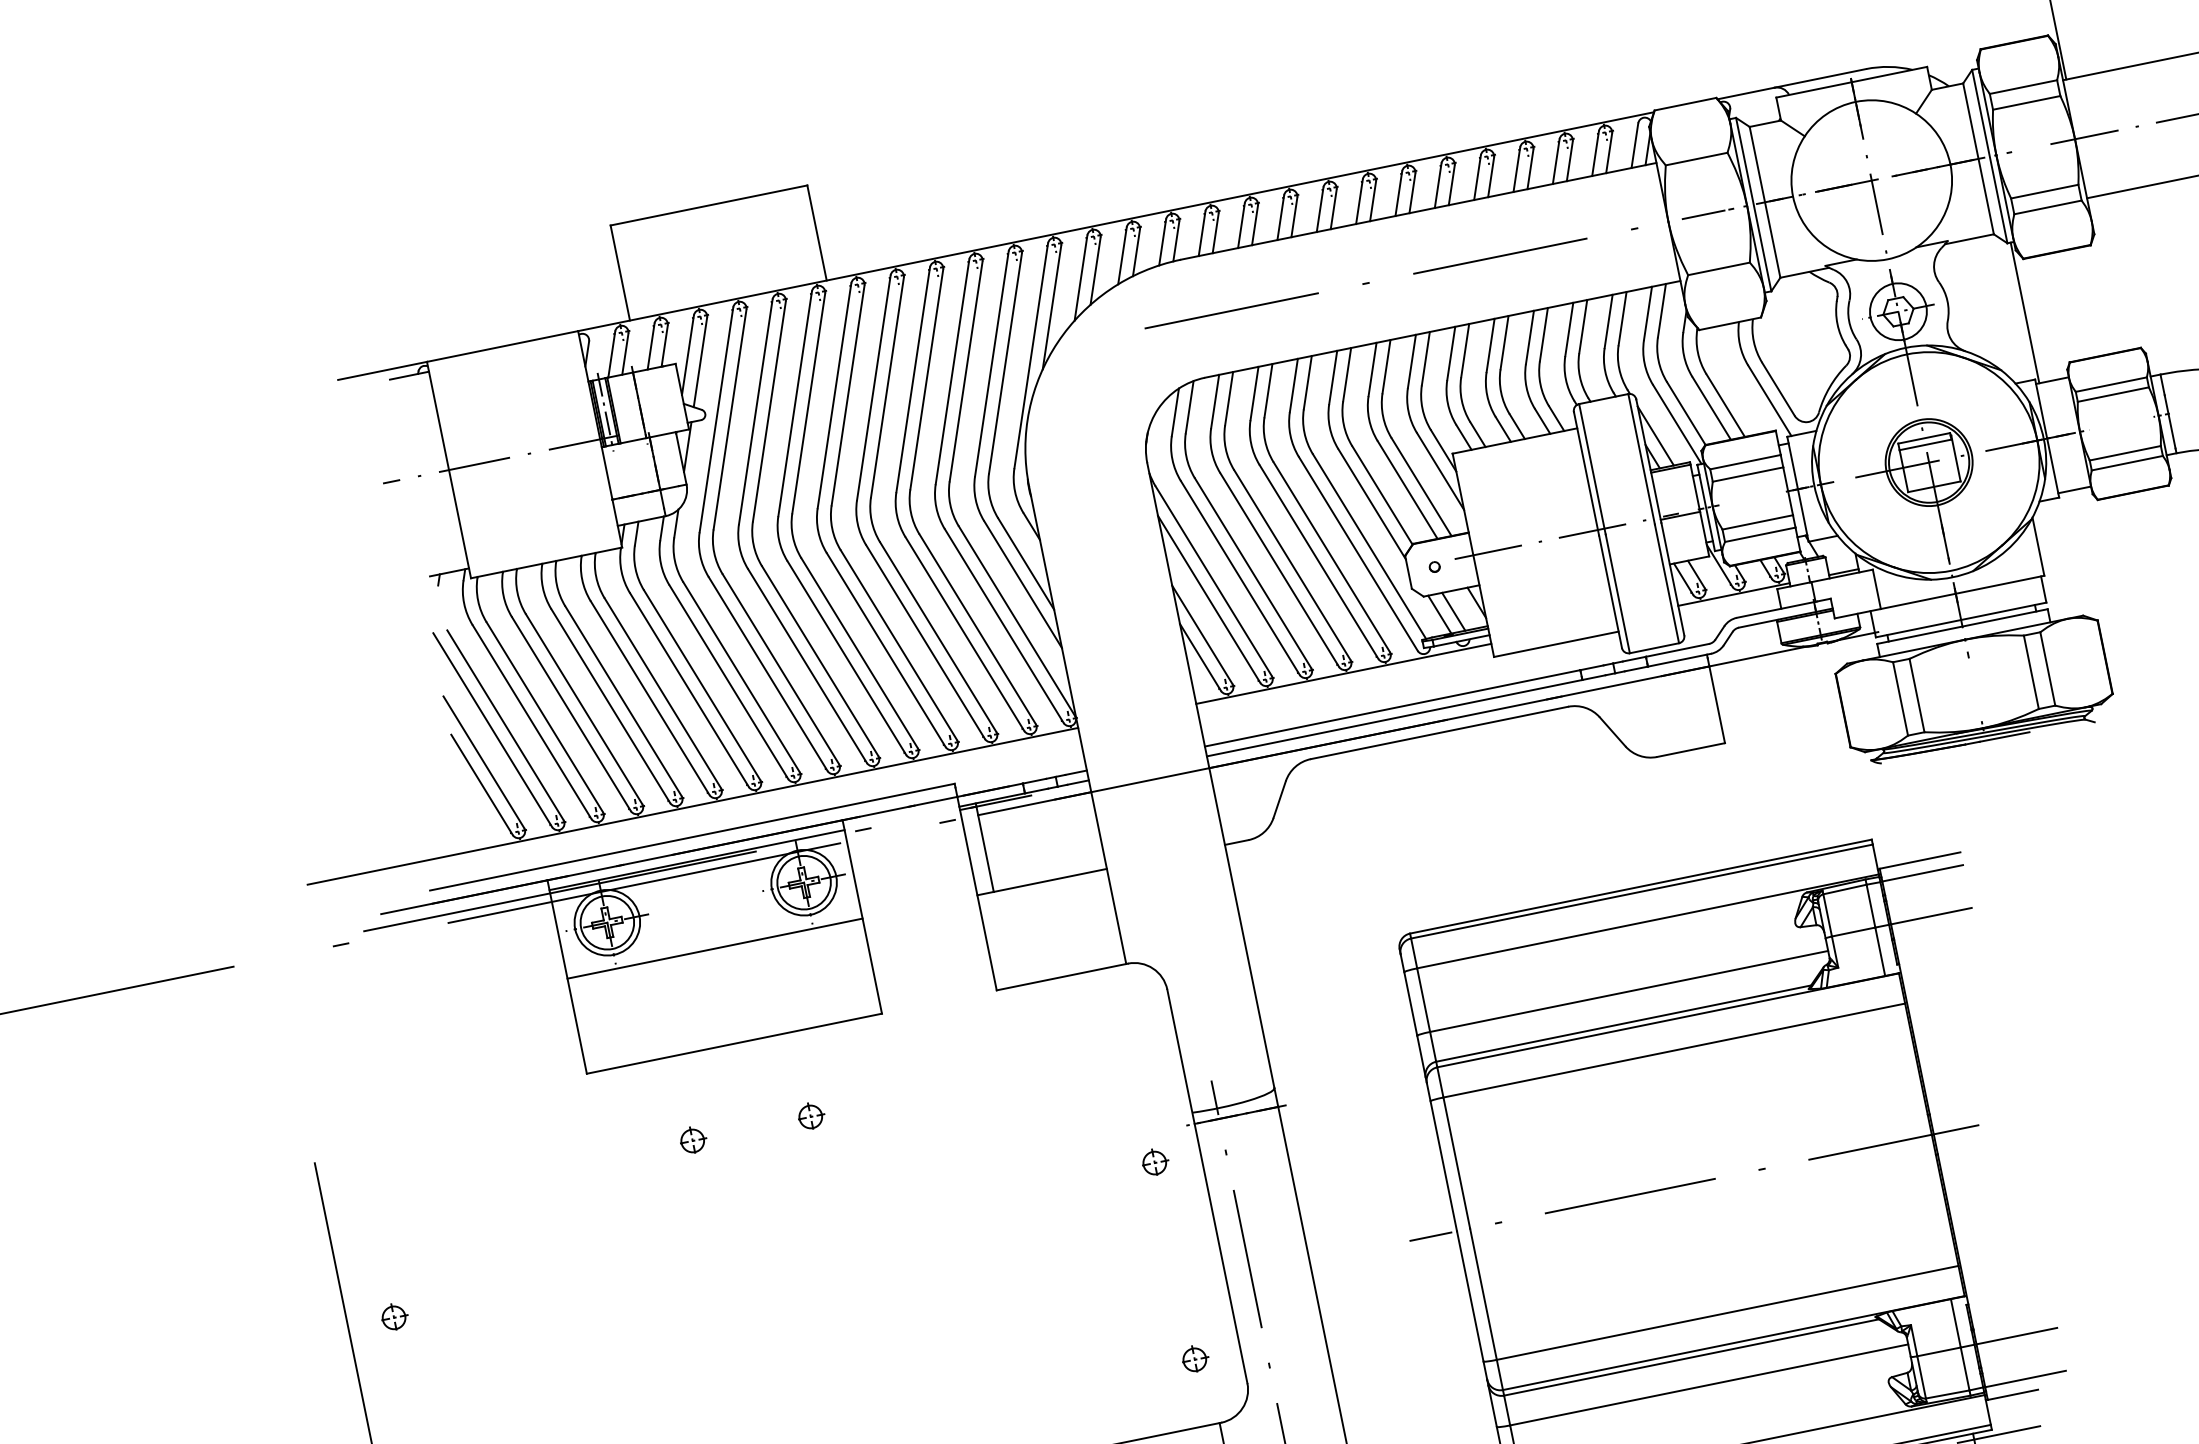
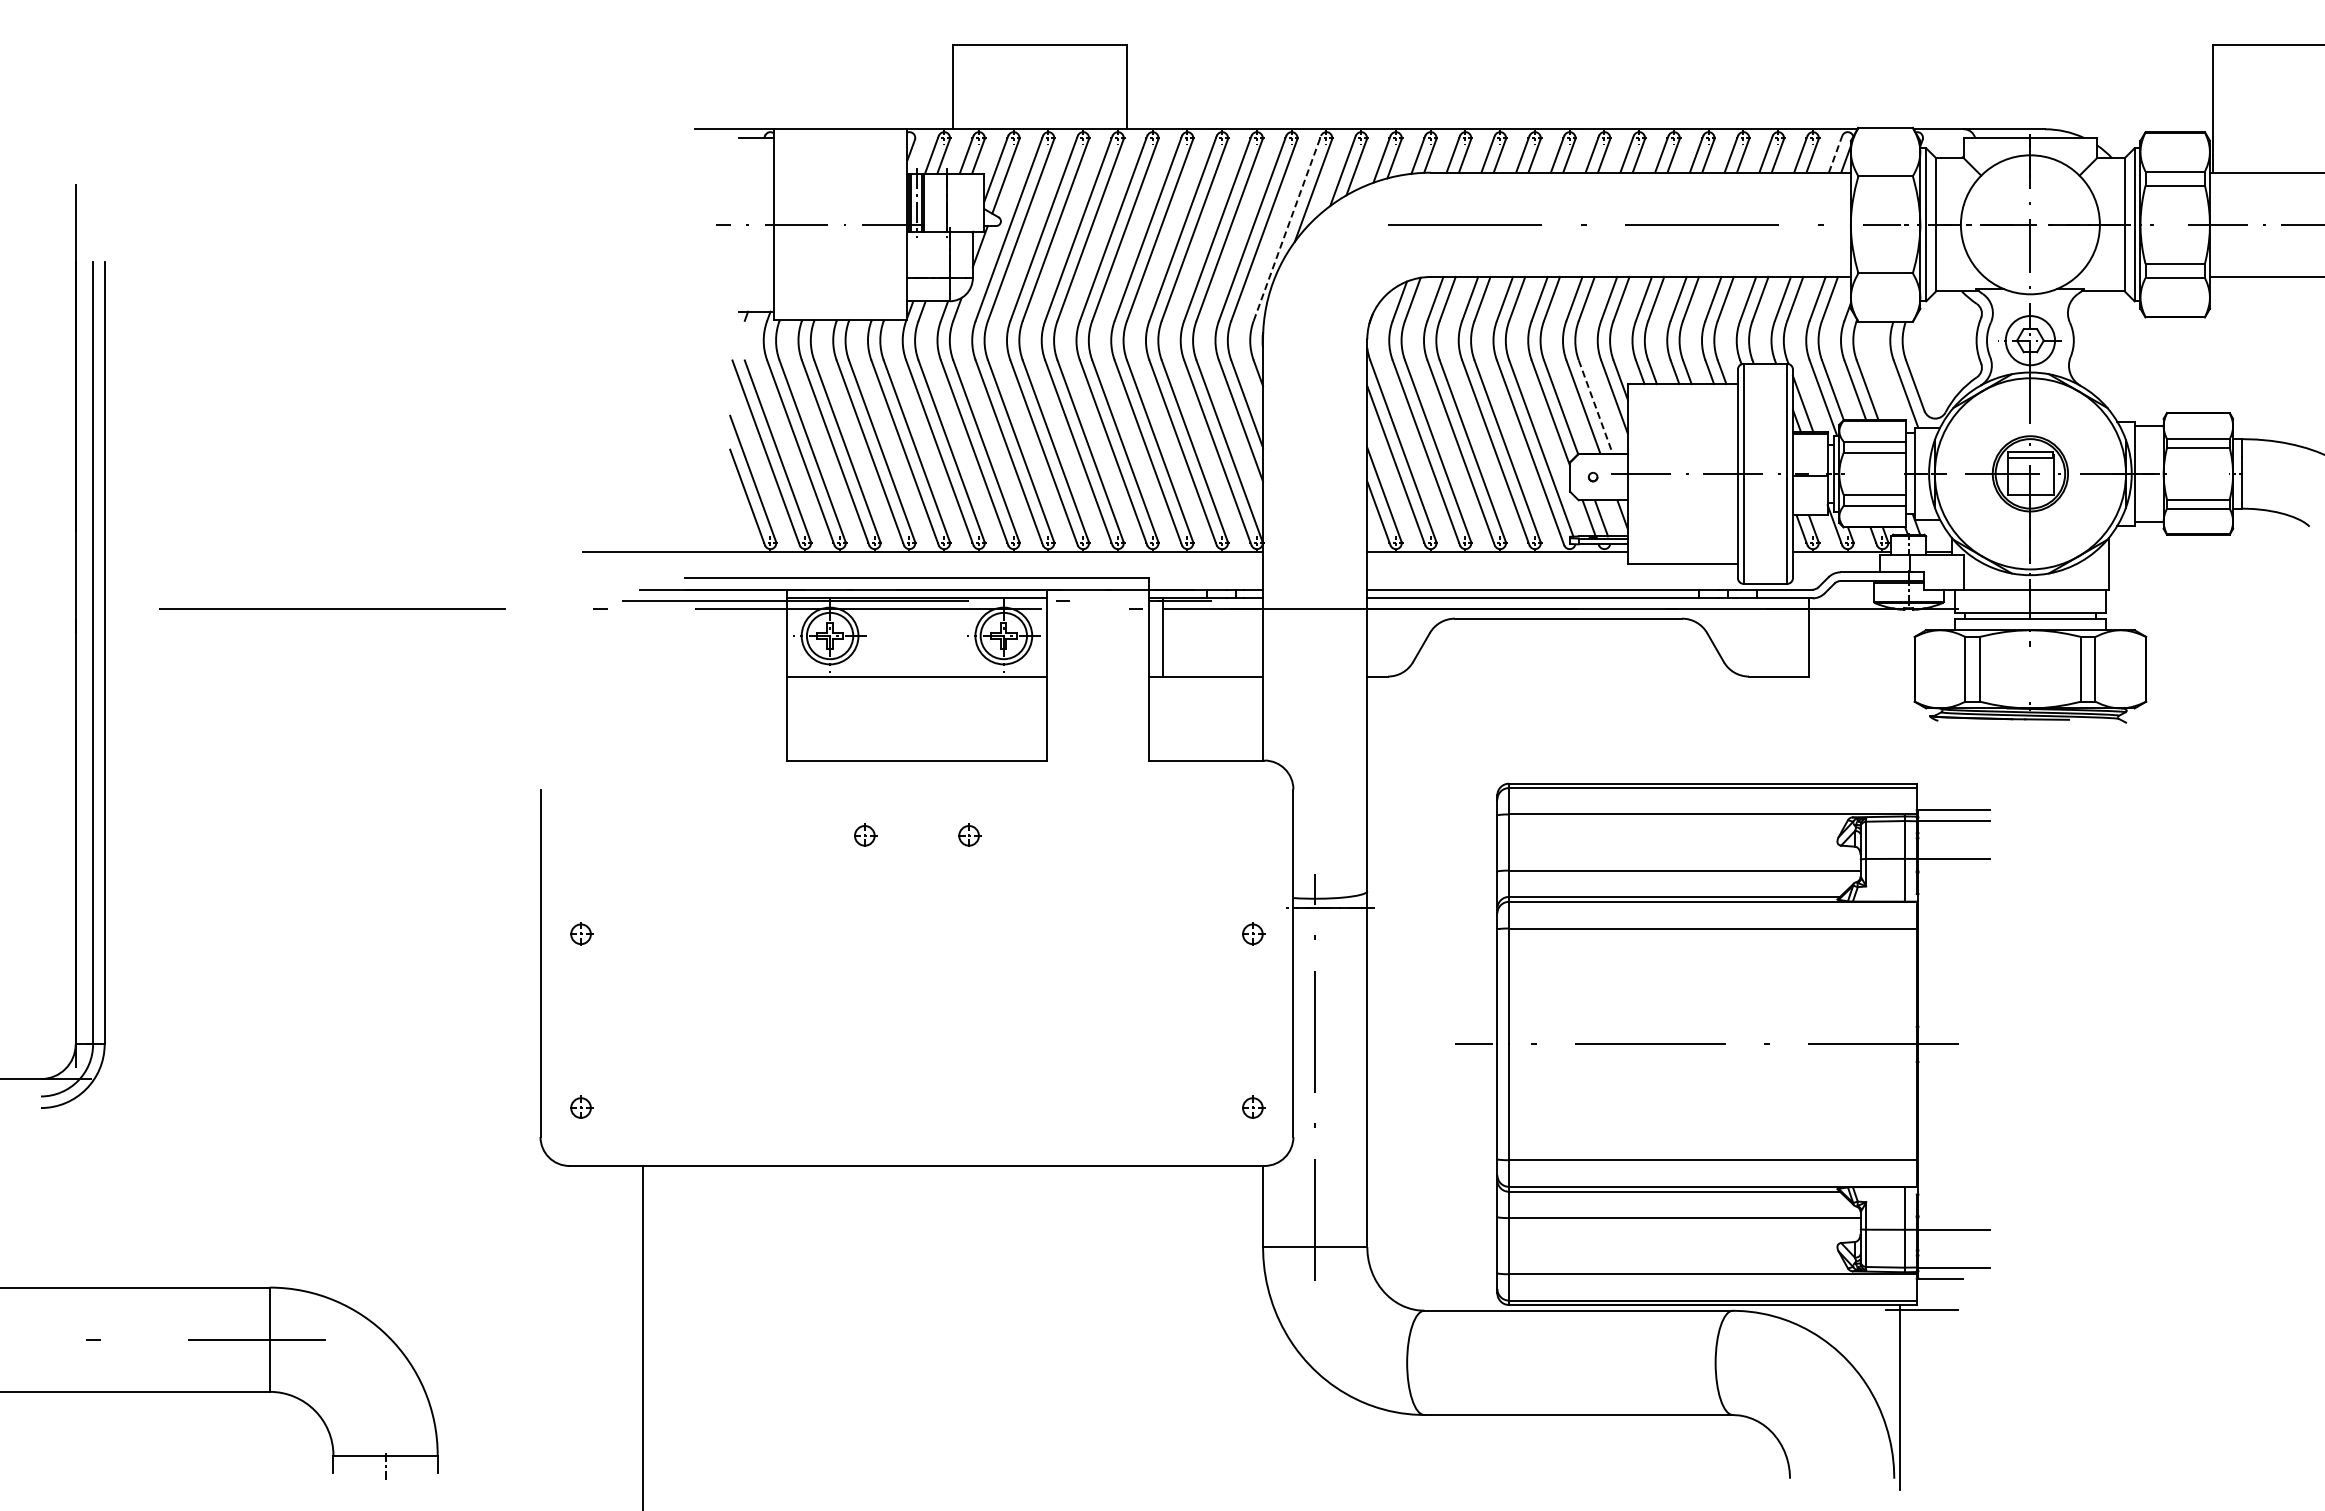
line: (1634, 145) -> (1835, 154), solid -> dashed
line: (2024, 312) -> (2137, 363), removed
line: (1031, 354) -> (1287, 227), solid -> dashed
line: (1421, 487) -> (1595, 407), solid -> dashed

